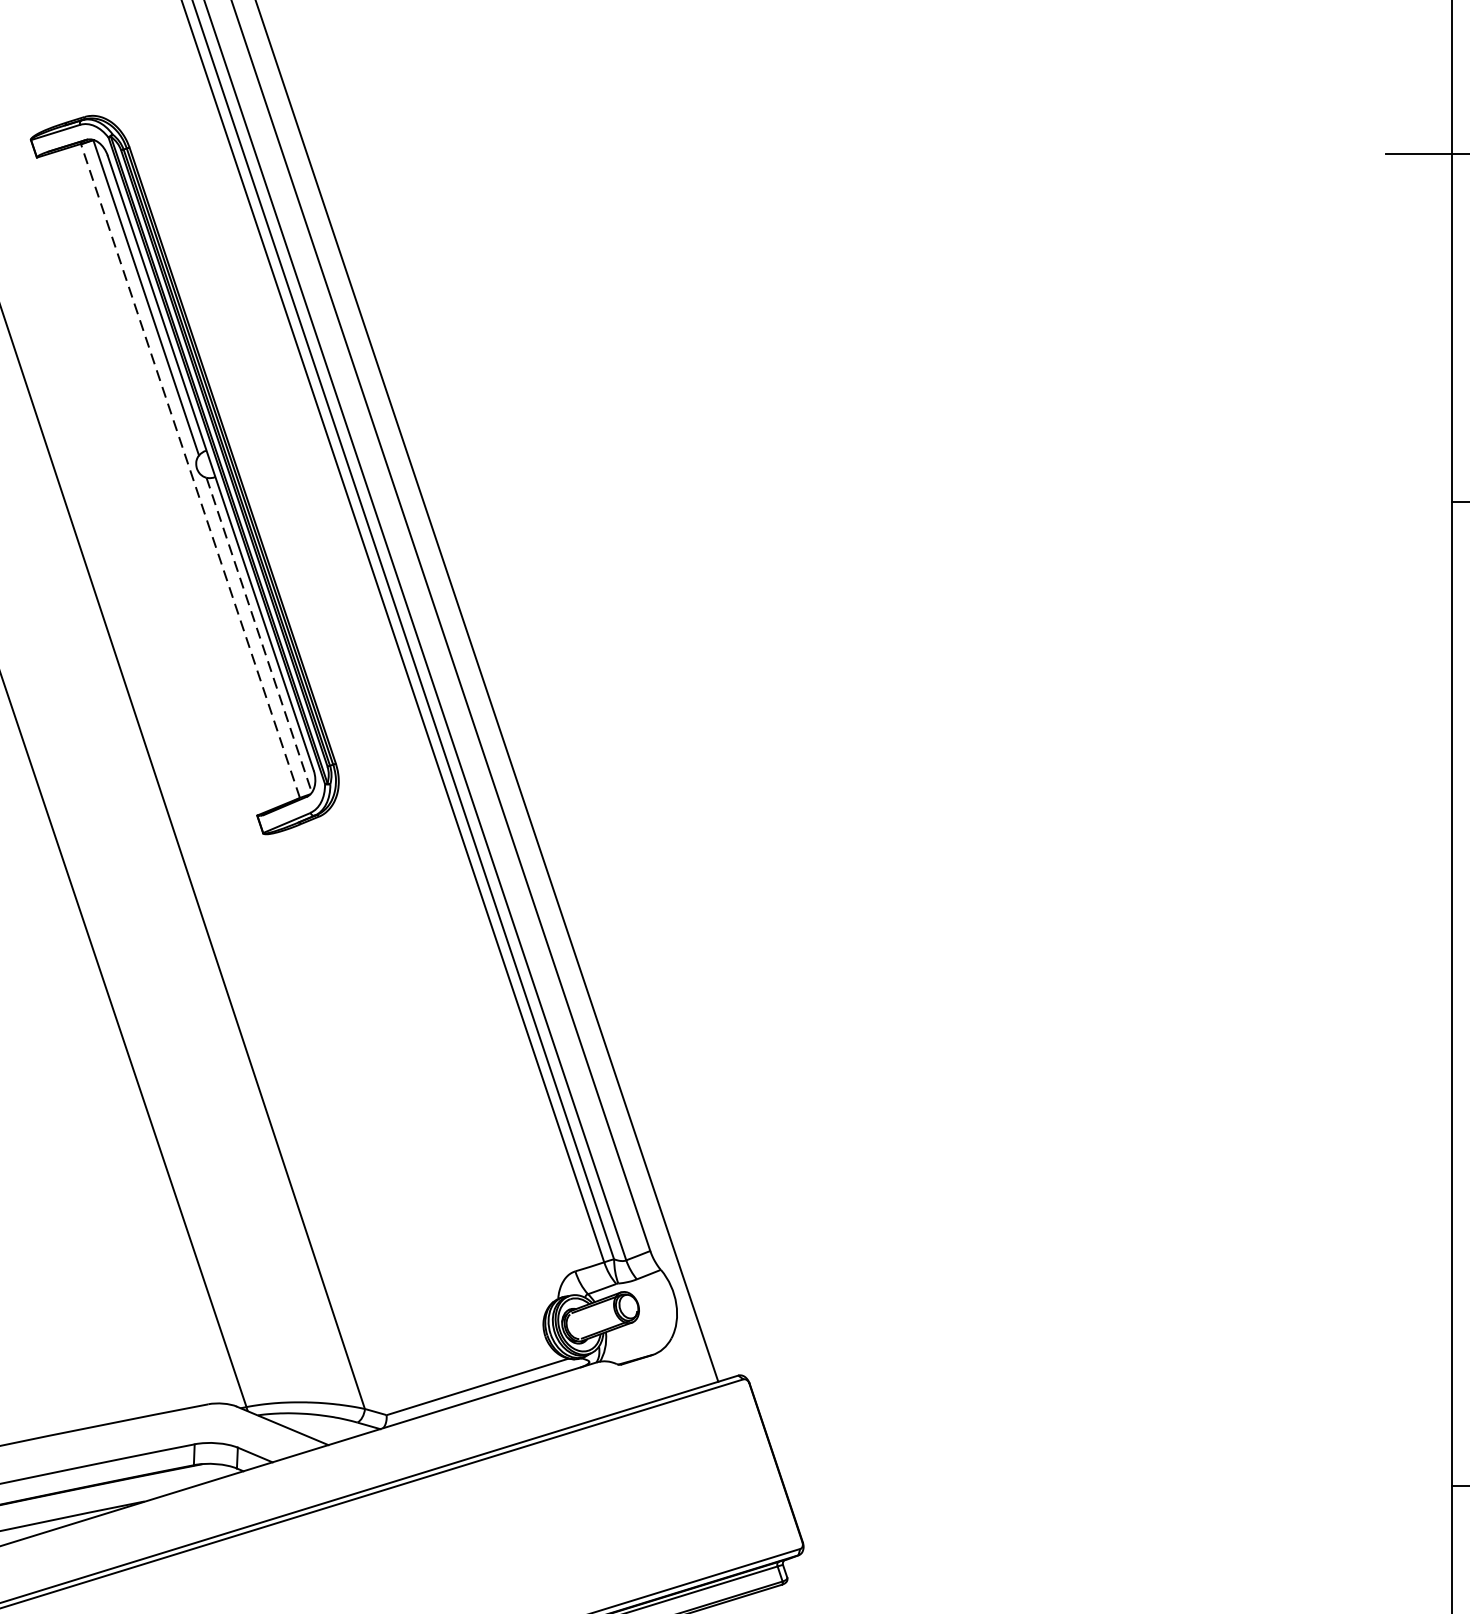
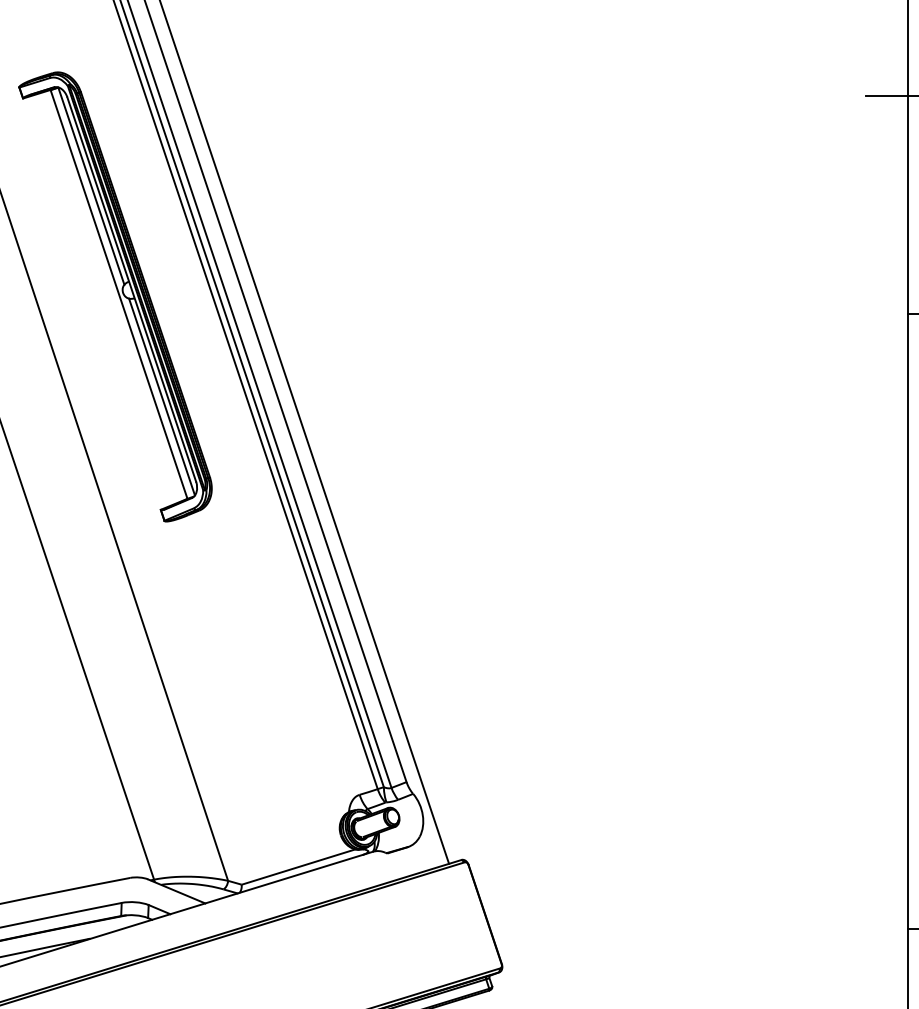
line: (189, 471) -> (118, 294), dashed -> solid
line: (259, 635) -> (162, 397), dashed -> solid

